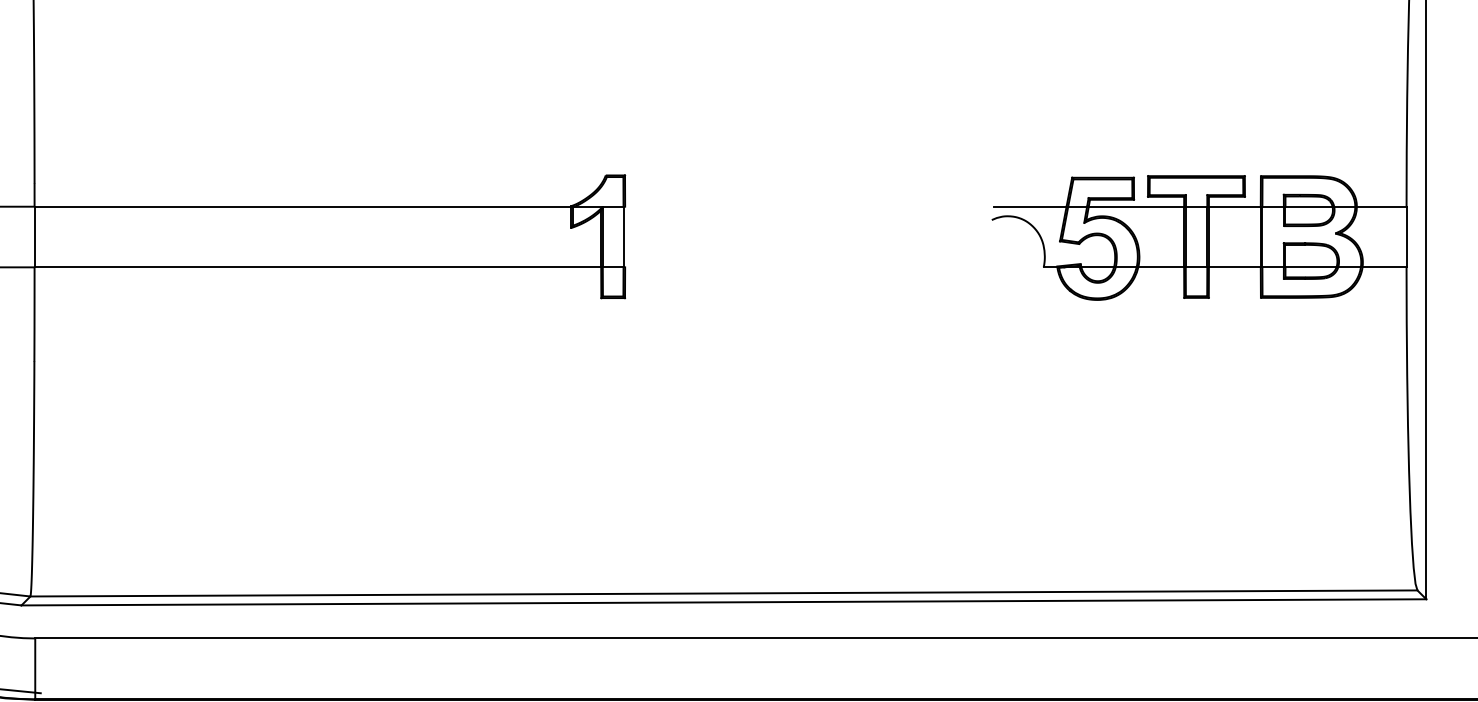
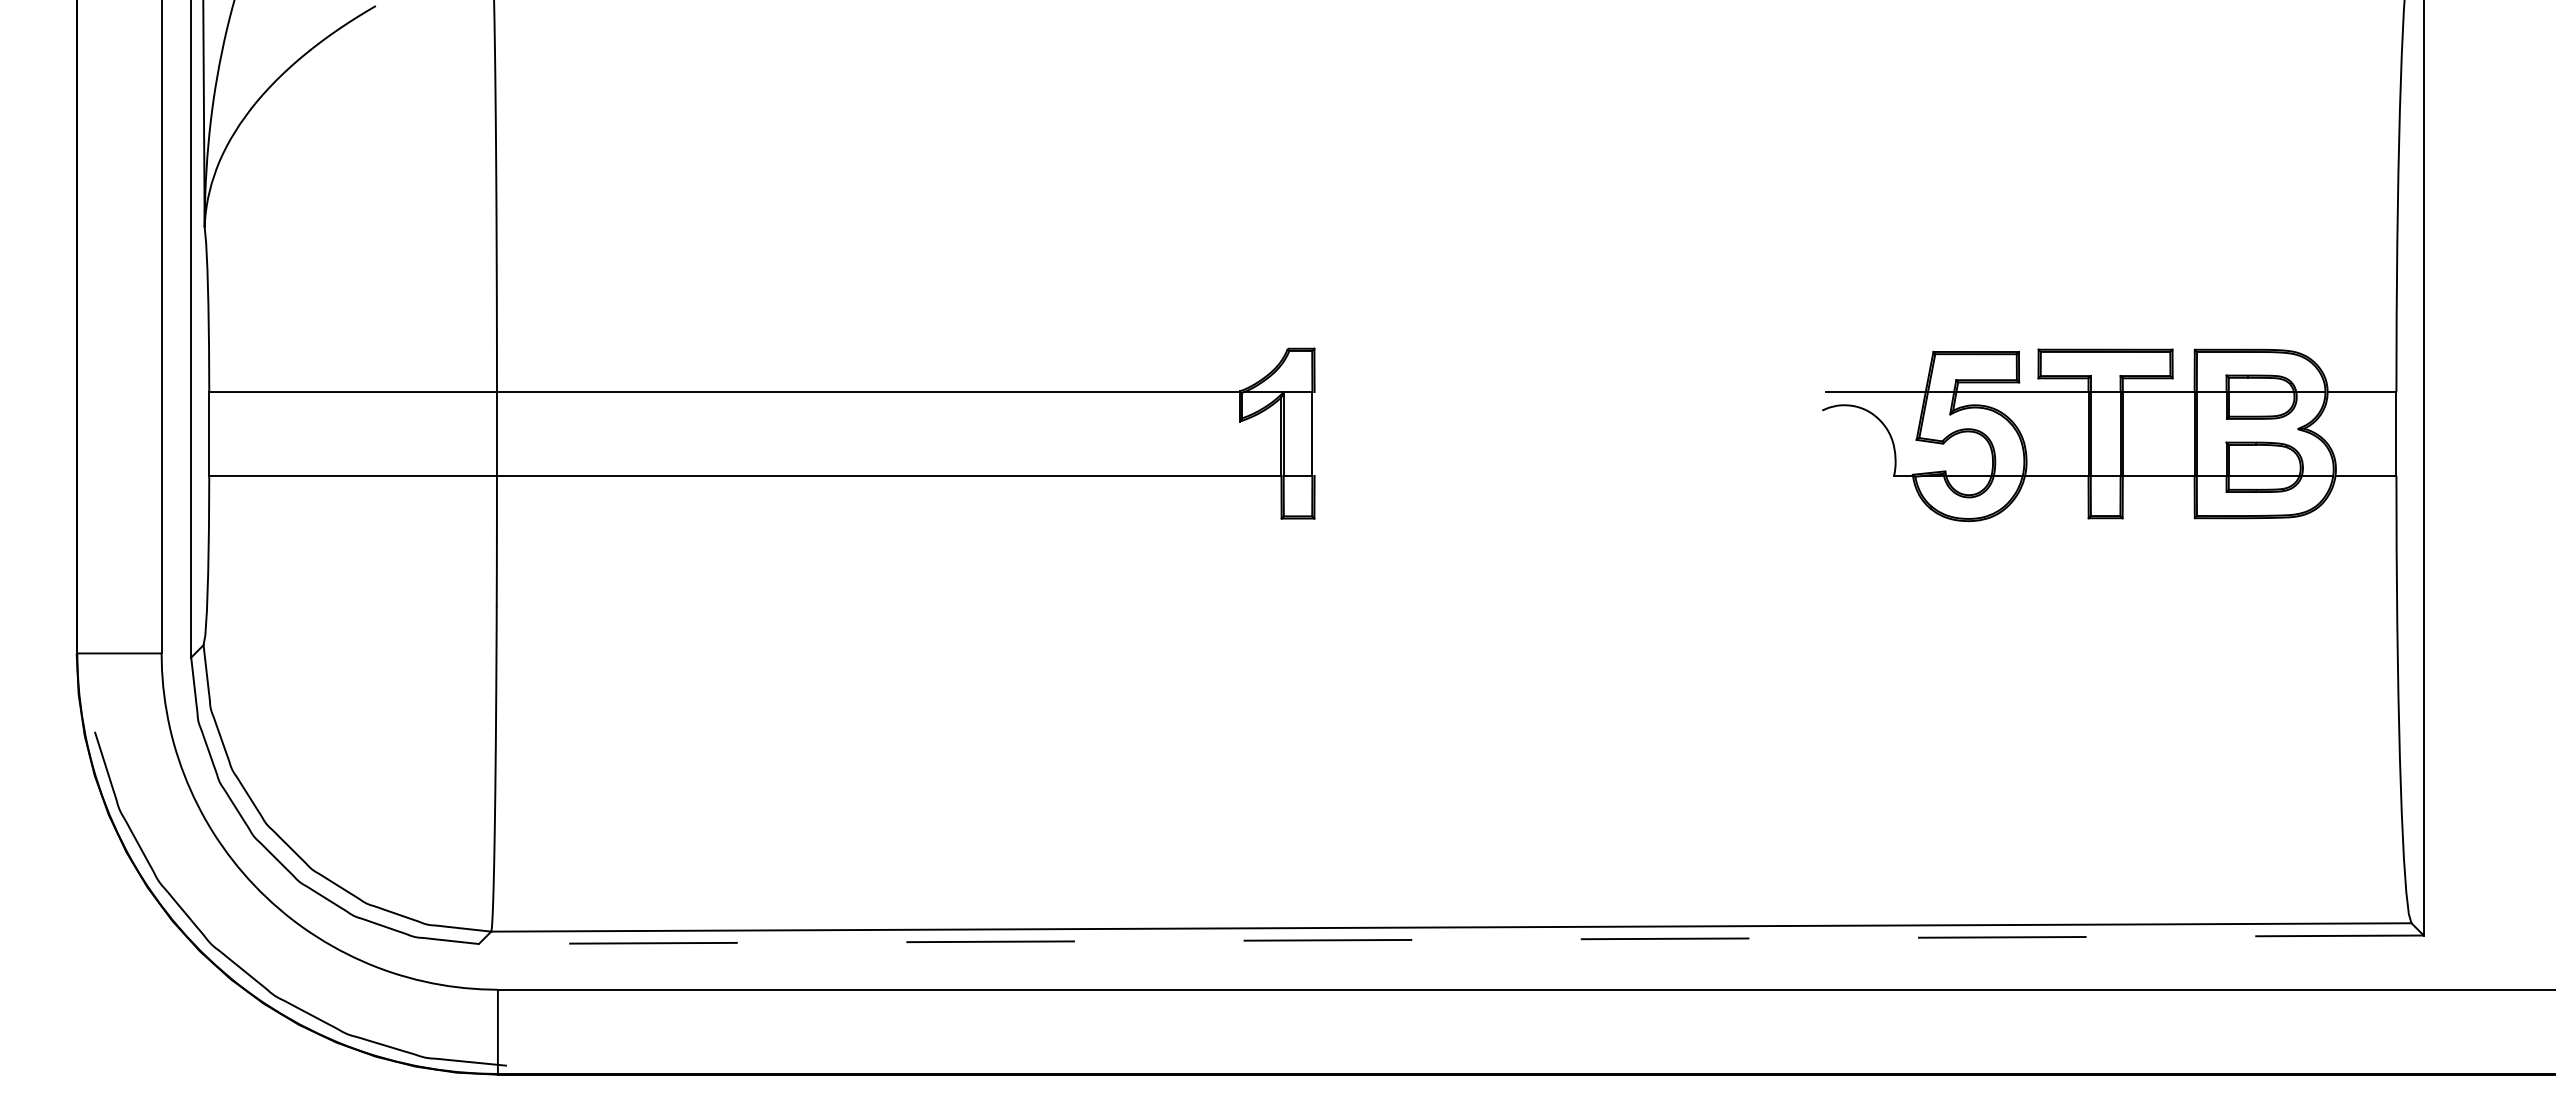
line: (723, 602) -> (1450, 939), solid -> dashed

